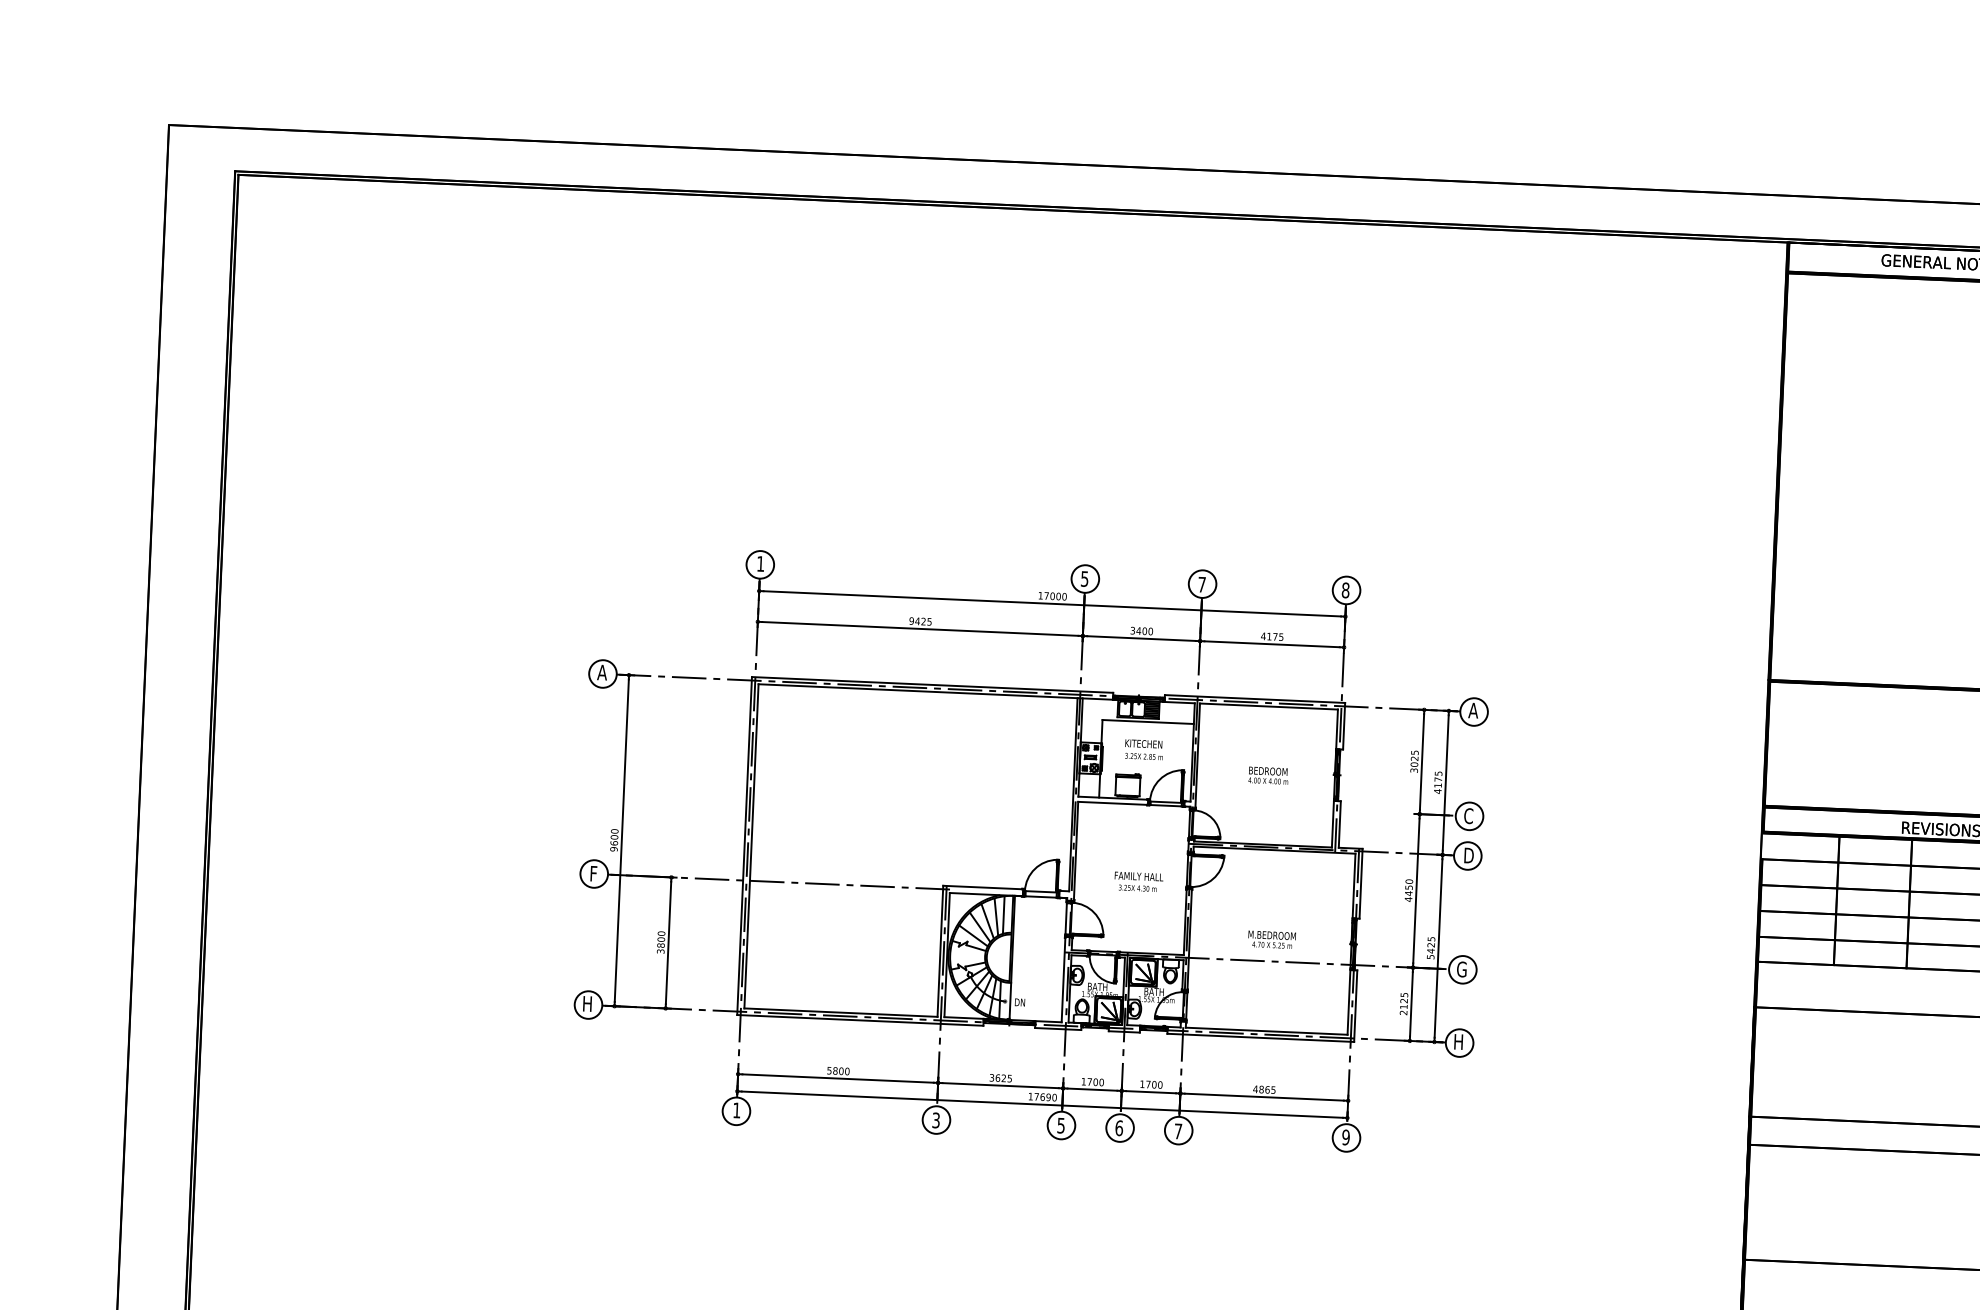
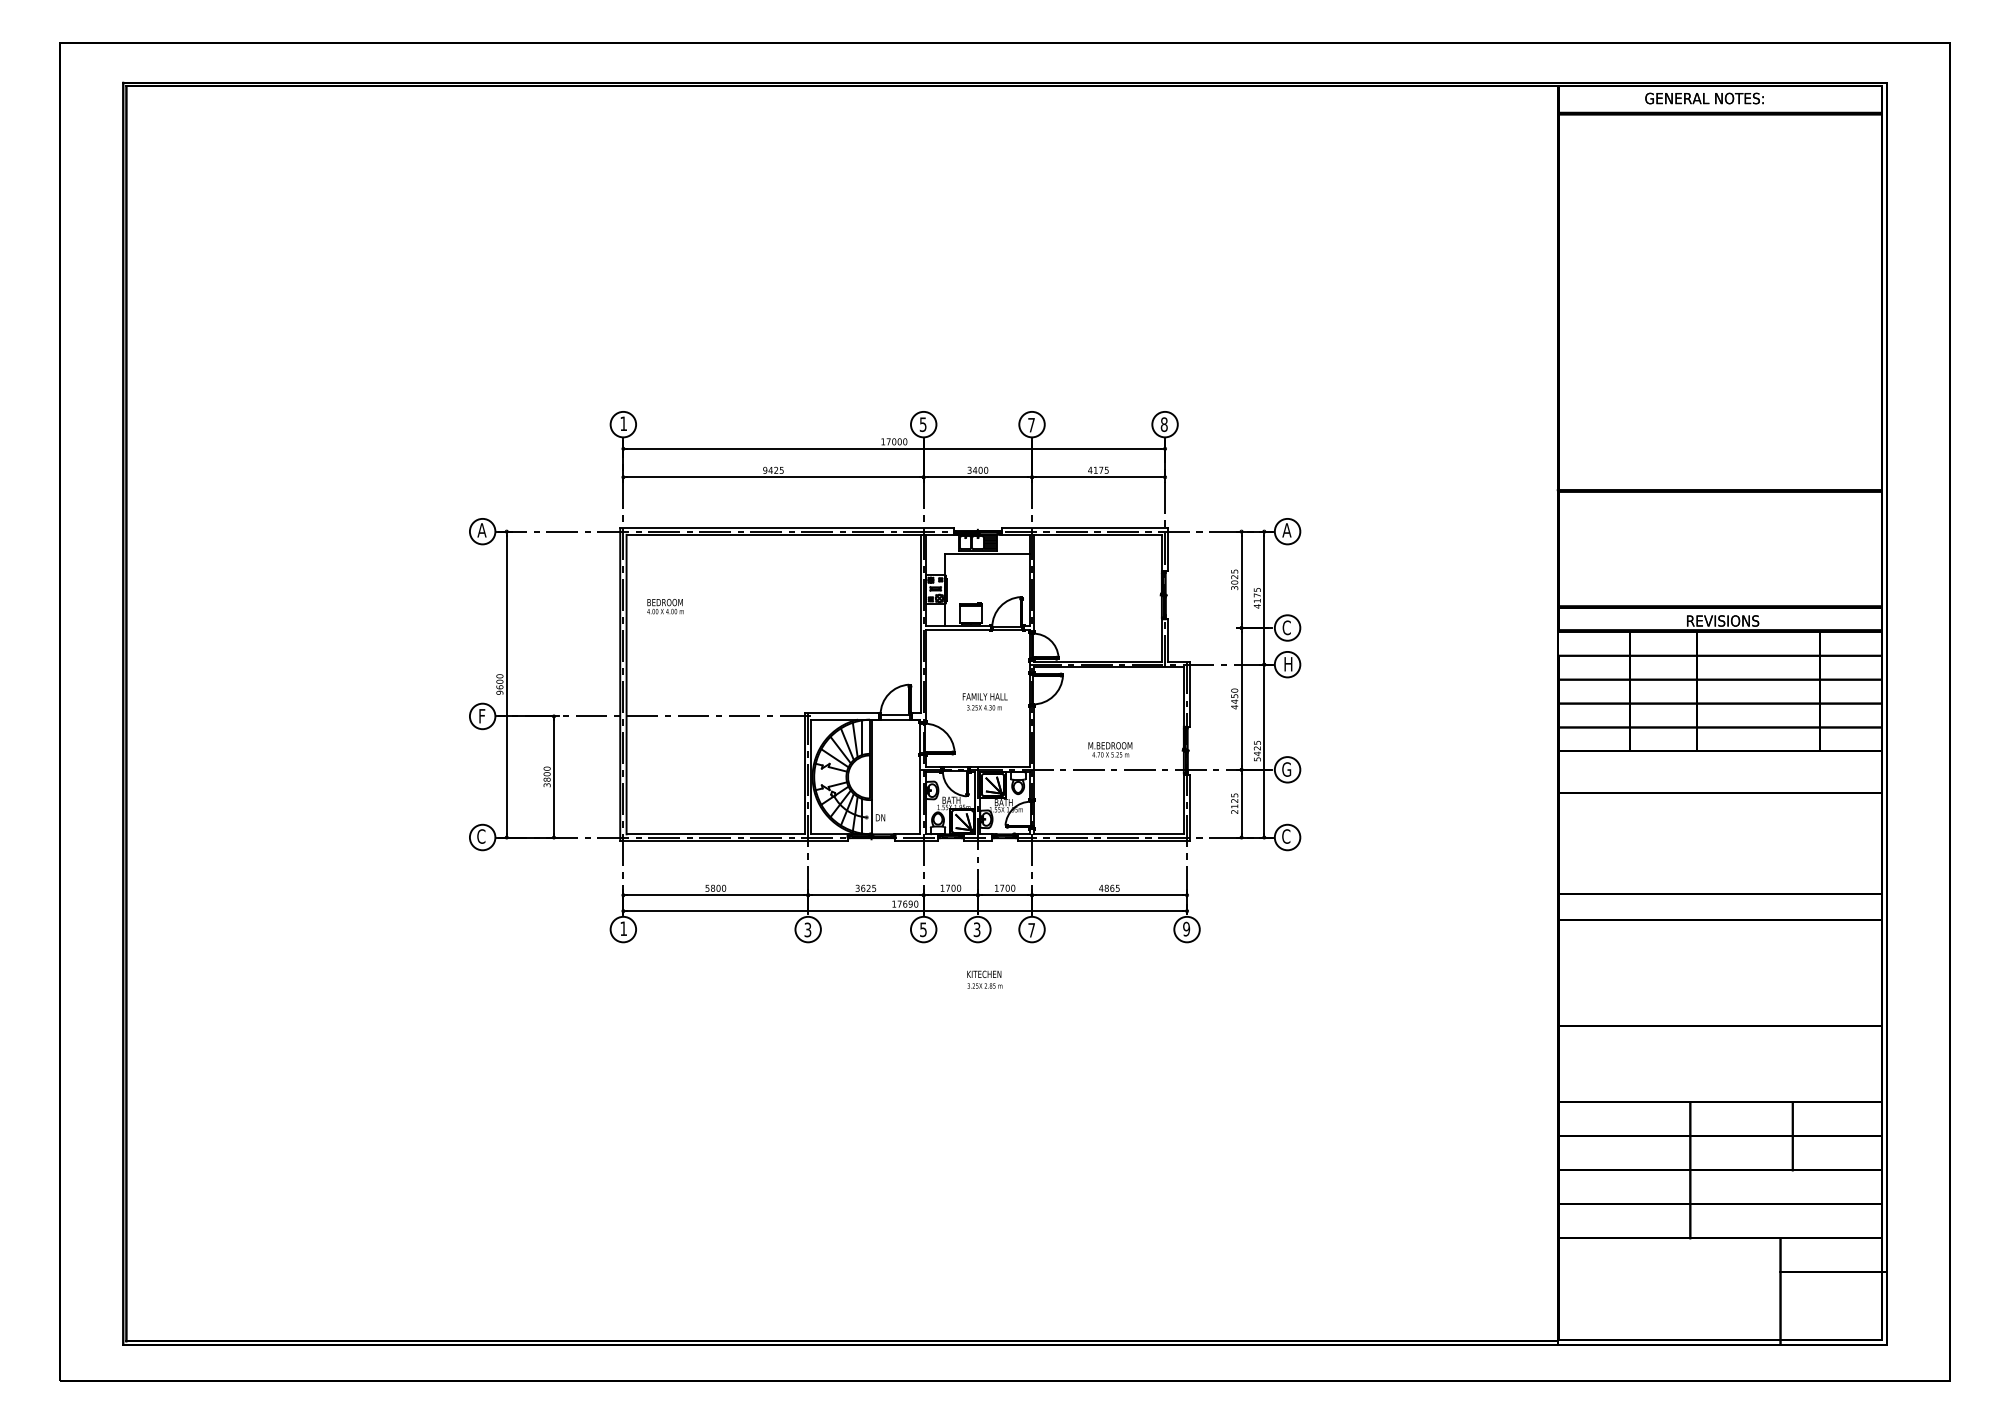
text: (1143, 749) -> (984, 979), moved
text: (1268, 775) -> (665, 606), moved
text: (1469, 855) -> (1289, 664), D -> H
text: (587, 1003) -> (481, 836), H -> C
text: (1458, 1041) -> (1286, 836), H -> C
text: (1118, 1127) -> (976, 929), 6 -> 3

